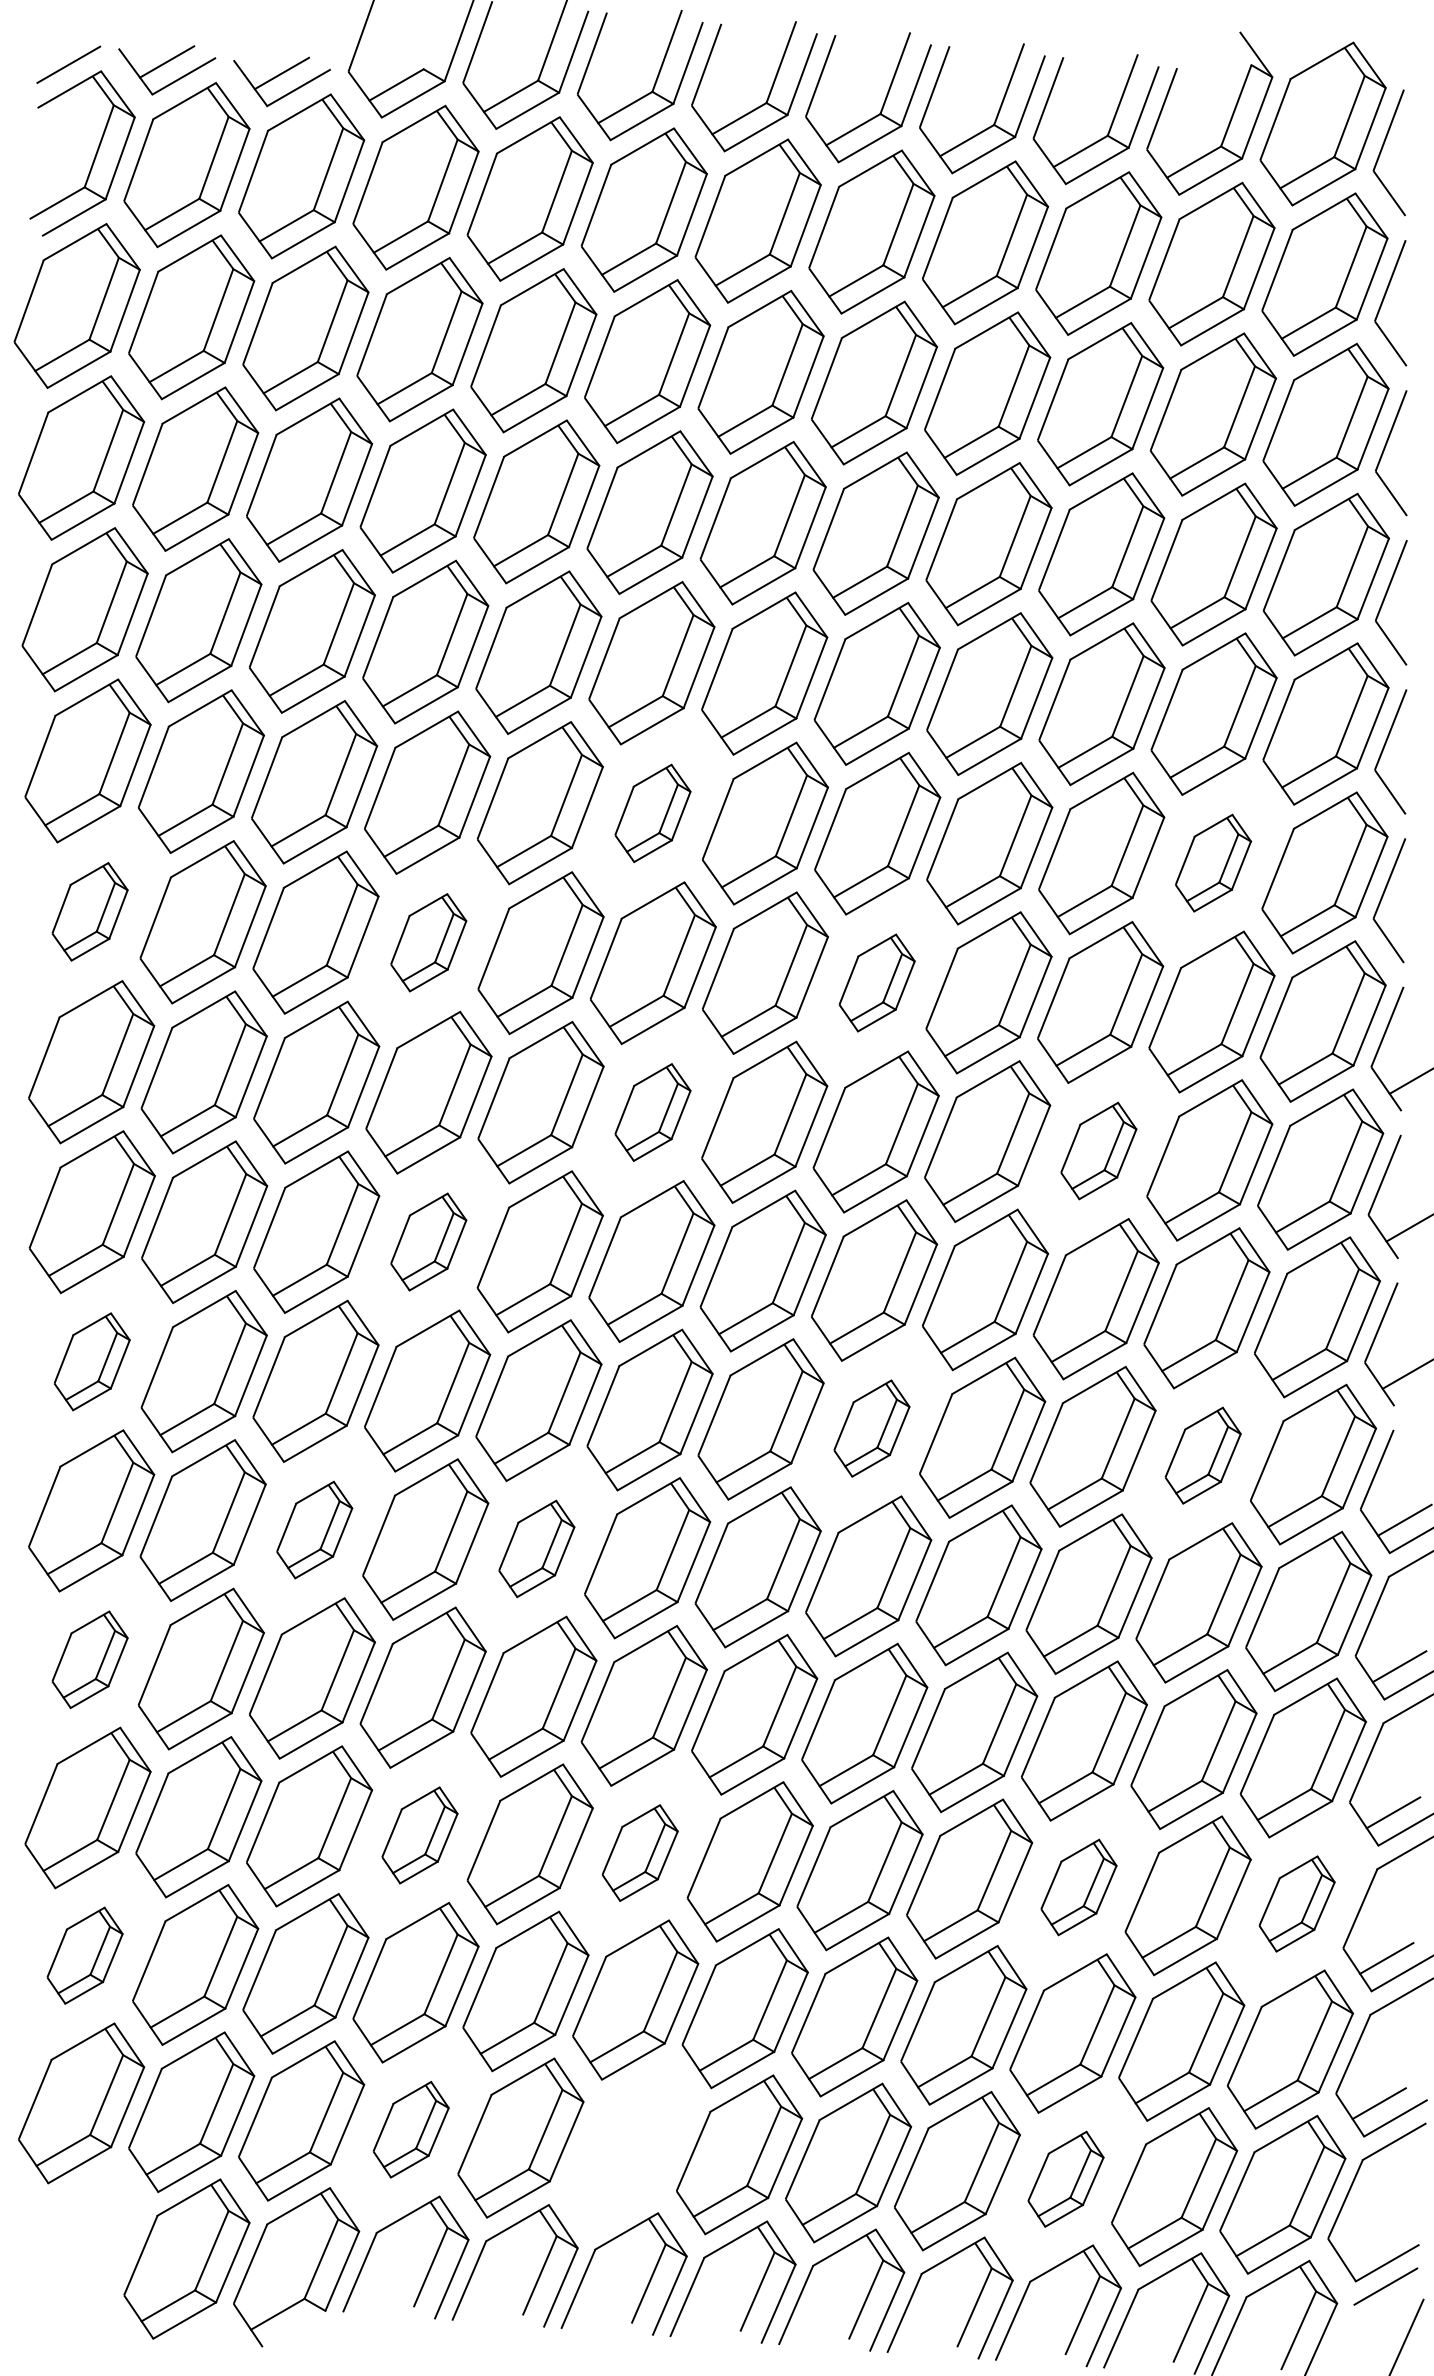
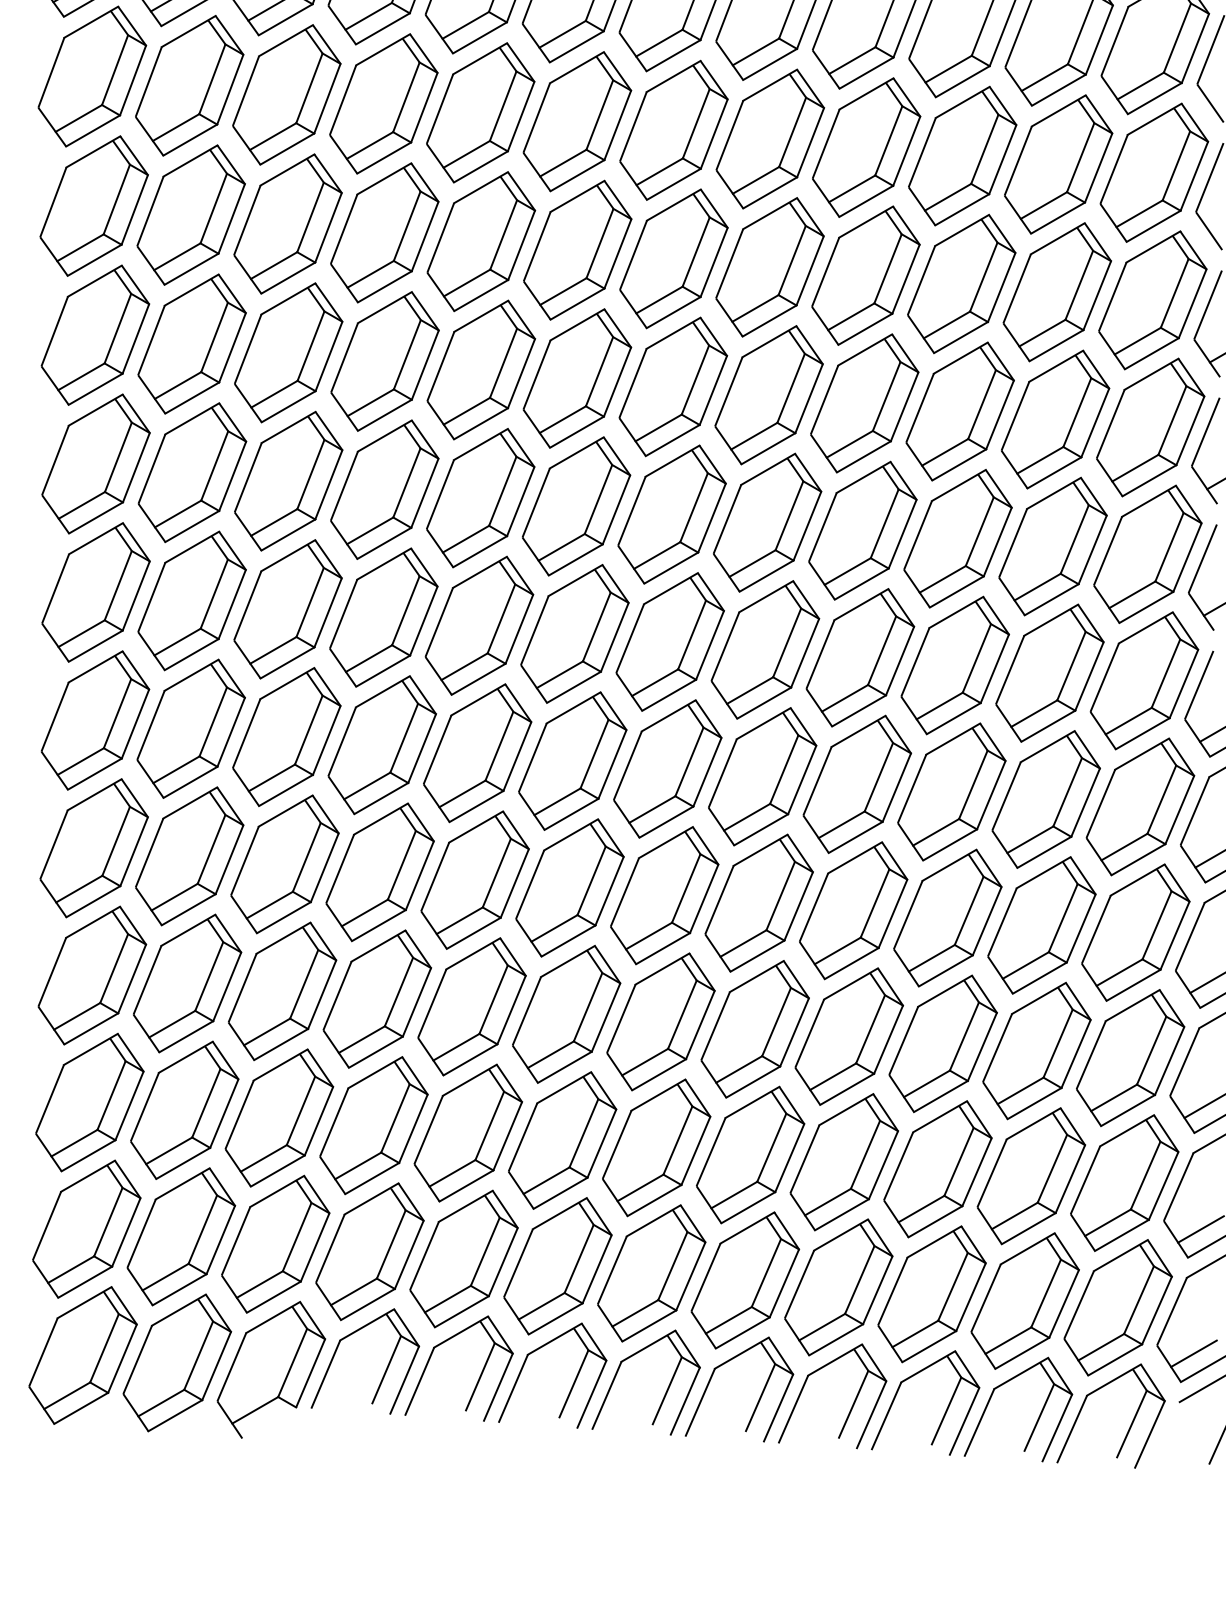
part: (652, 813) -> (576, 121), size x1.67
part: (1213, 862) -> (1058, 163), size x1.67
part: (89, 911) -> (93, 205), size x1.67
part: (428, 942) -> (384, 232), size x1.67
part: (876, 982) -> (769, 266), size x1.67
part: (652, 1112) -> (576, 378), size x1.67
part: (1098, 1150) -> (959, 411), size x1.67
part: (428, 1241) -> (384, 489), size x1.67
part: (91, 1361) -> (95, 592), size x1.67
part: (871, 1428) -> (765, 649), size x1.67
part: (1202, 1455) -> (1049, 672), size x1.67
part: (314, 1529) -> (286, 736), size x1.67
part: (536, 1548) -> (477, 752), size x1.67
part: (89, 1659) -> (93, 848), size x1.67
part: (419, 1835) -> (376, 999), size x1.67
part: (639, 1852) -> (565, 1013), size x1.67
part: (1078, 1887) -> (942, 1043), size x1.67
part: (1296, 1903) -> (1129, 1057), size x1.67
part: (84, 1955) -> (89, 1102), size x1.67
part: (410, 2129) -> (369, 1251), size x1.67
part: (629, 2146) -> (557, 1266), added
part: (1065, 2179) -> (931, 1294), size x1.67
line: (1370, 2248) -> (1193, 1353), added
part: (76, 2250) -> (82, 1355), added

